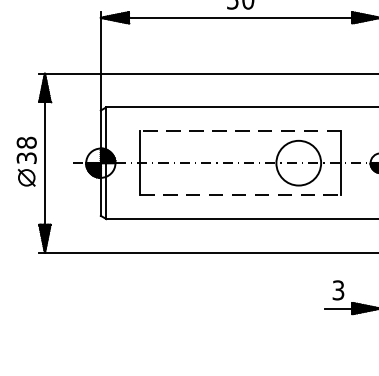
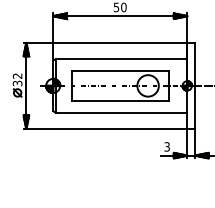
line: (239, 131) -> (119, 70), dashed -> solid
text: (26, 141) -> (17, 75), 38 -> 32
line: (241, 195) -> (120, 101), dashed -> solid

